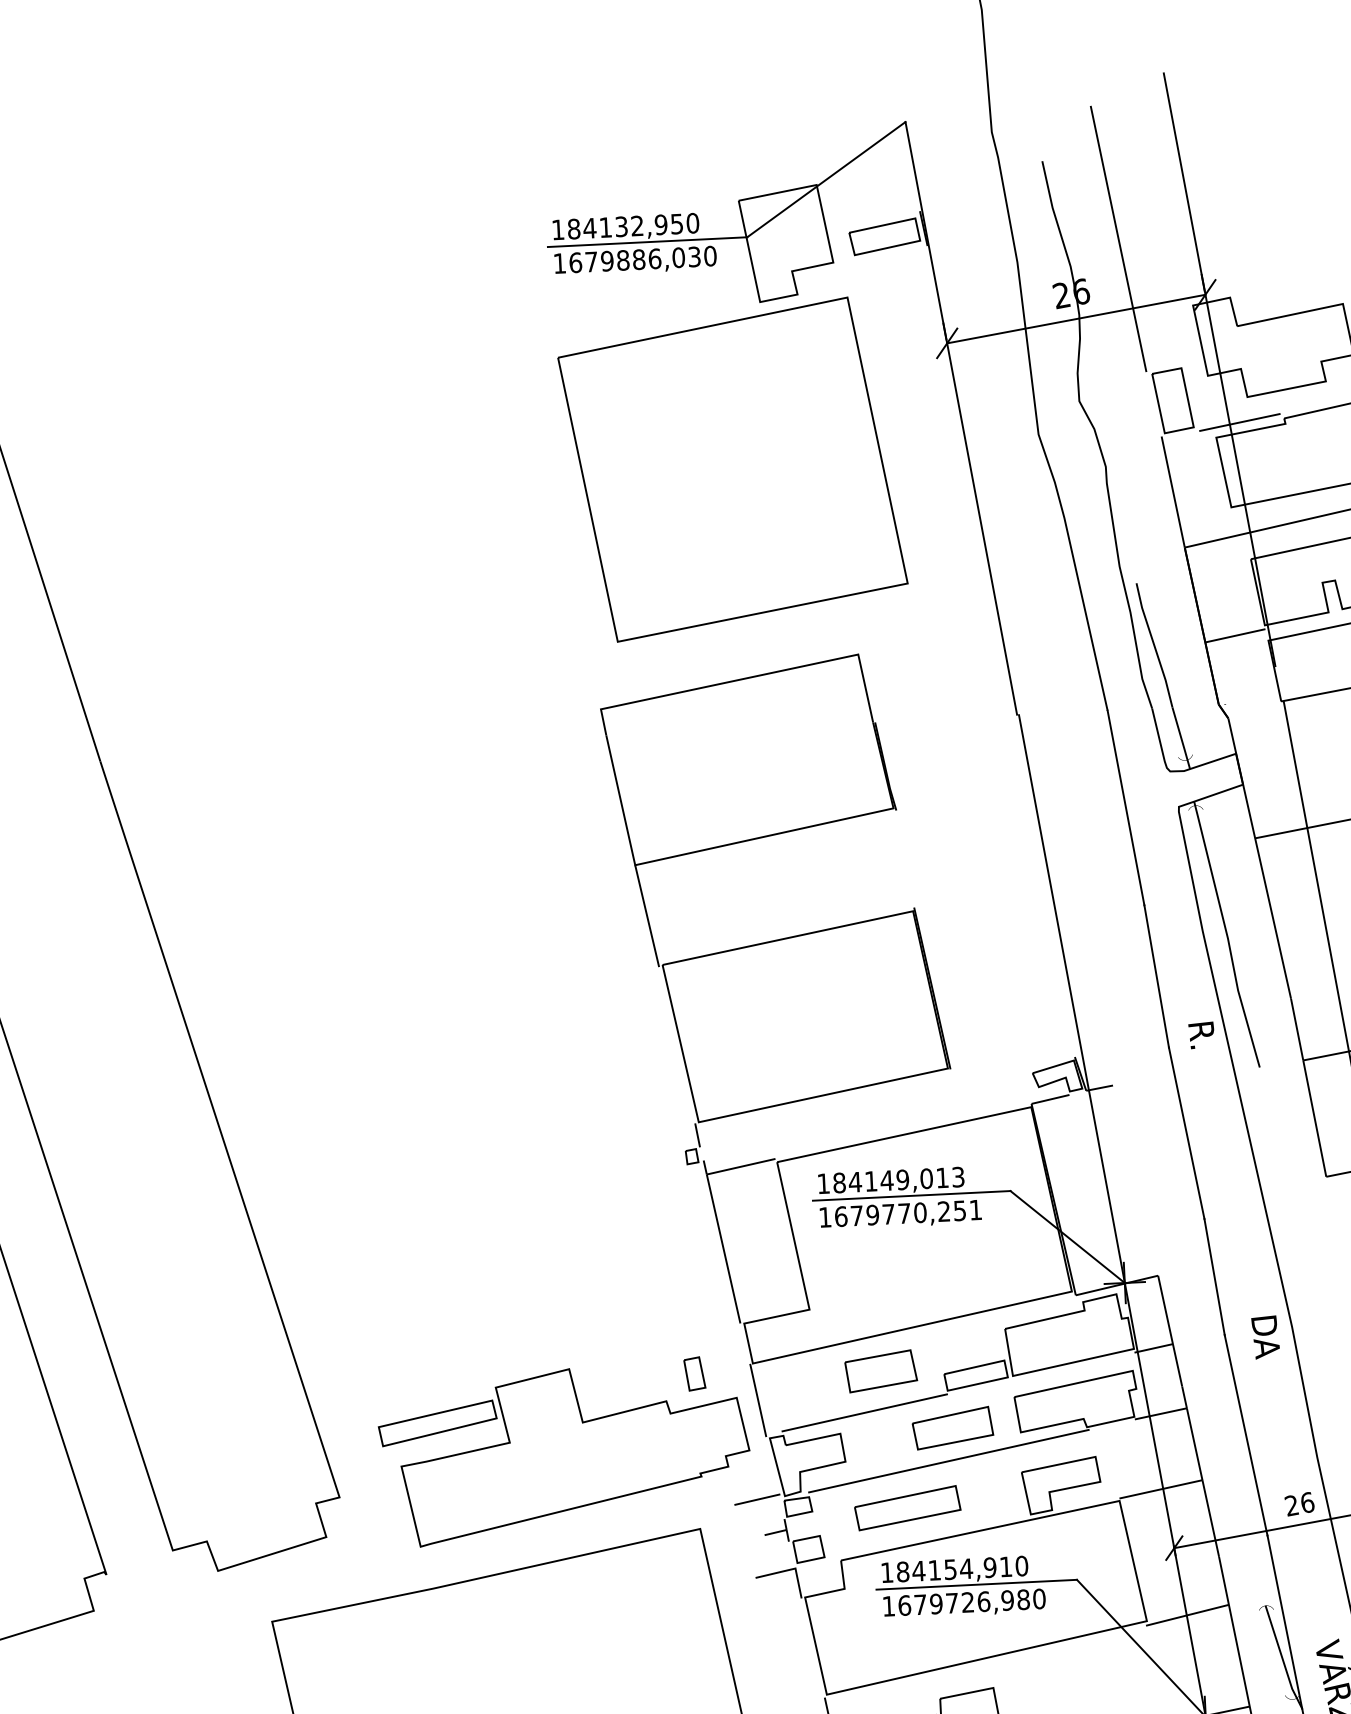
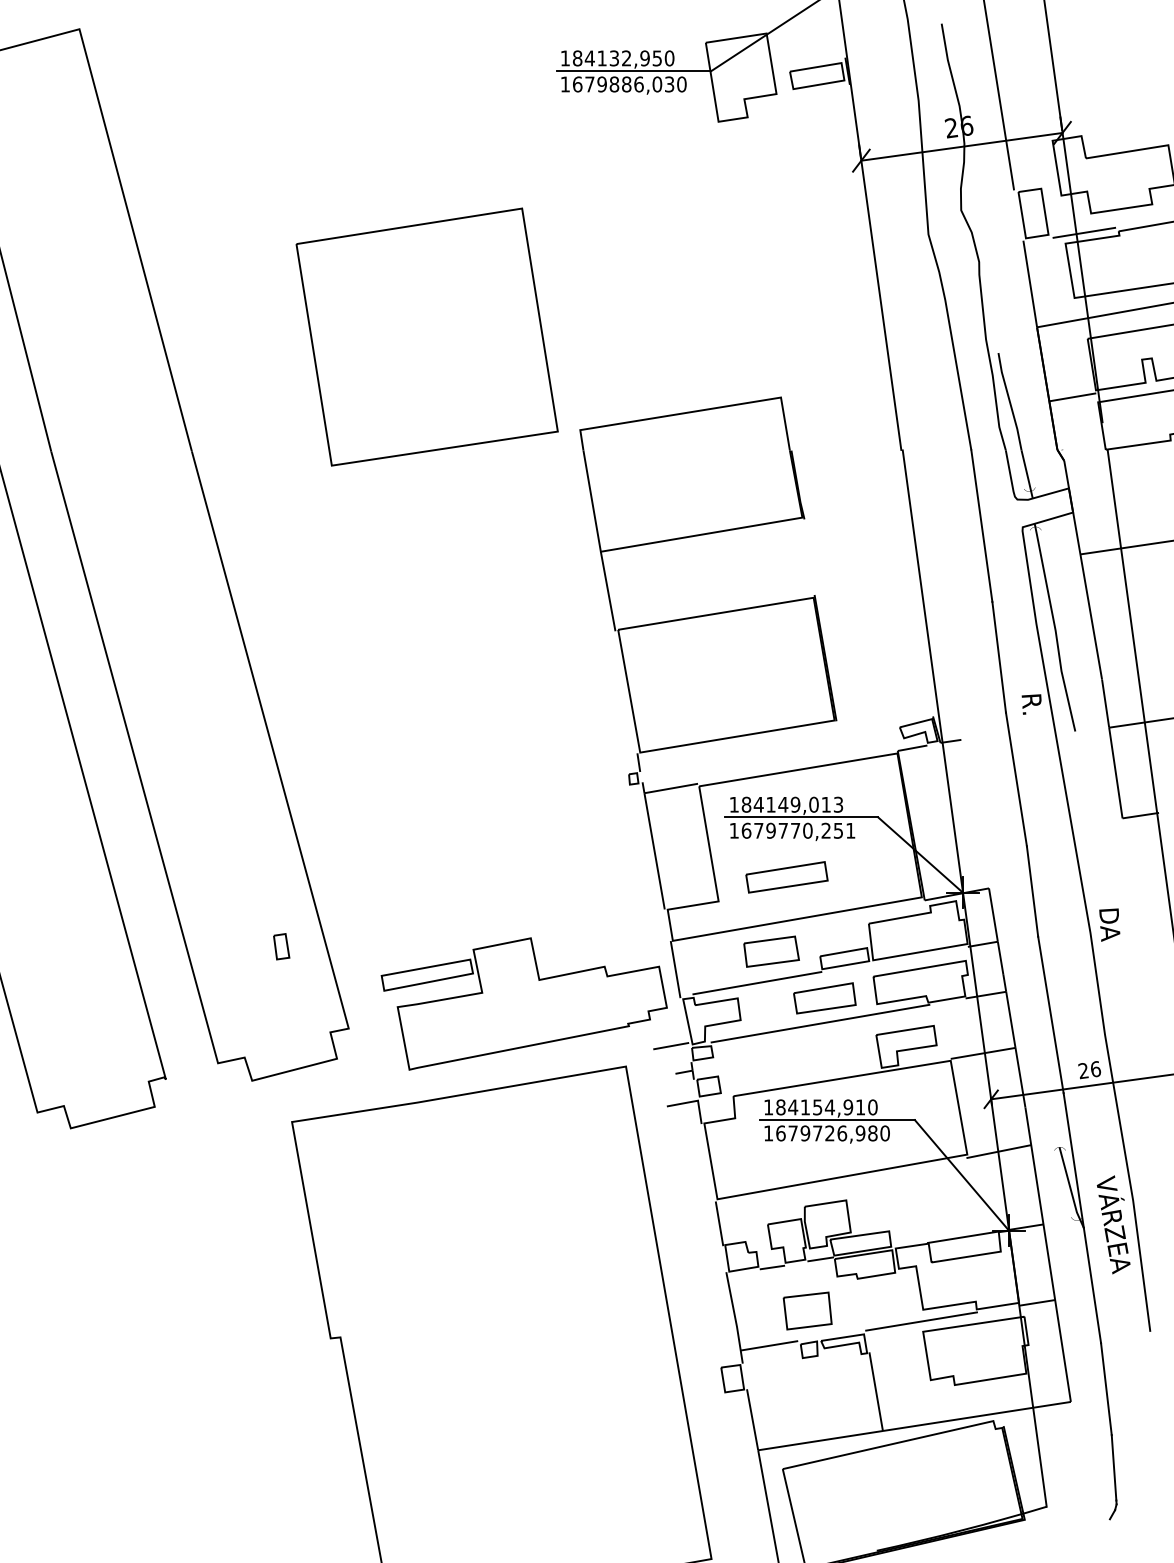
part: (731, 468) -> (426, 336), moved
text: (1265, 1336) -> (1109, 924), moved
part: (694, 1373) -> (281, 946), moved
part: (907, 1508) -> (786, 877), moved

